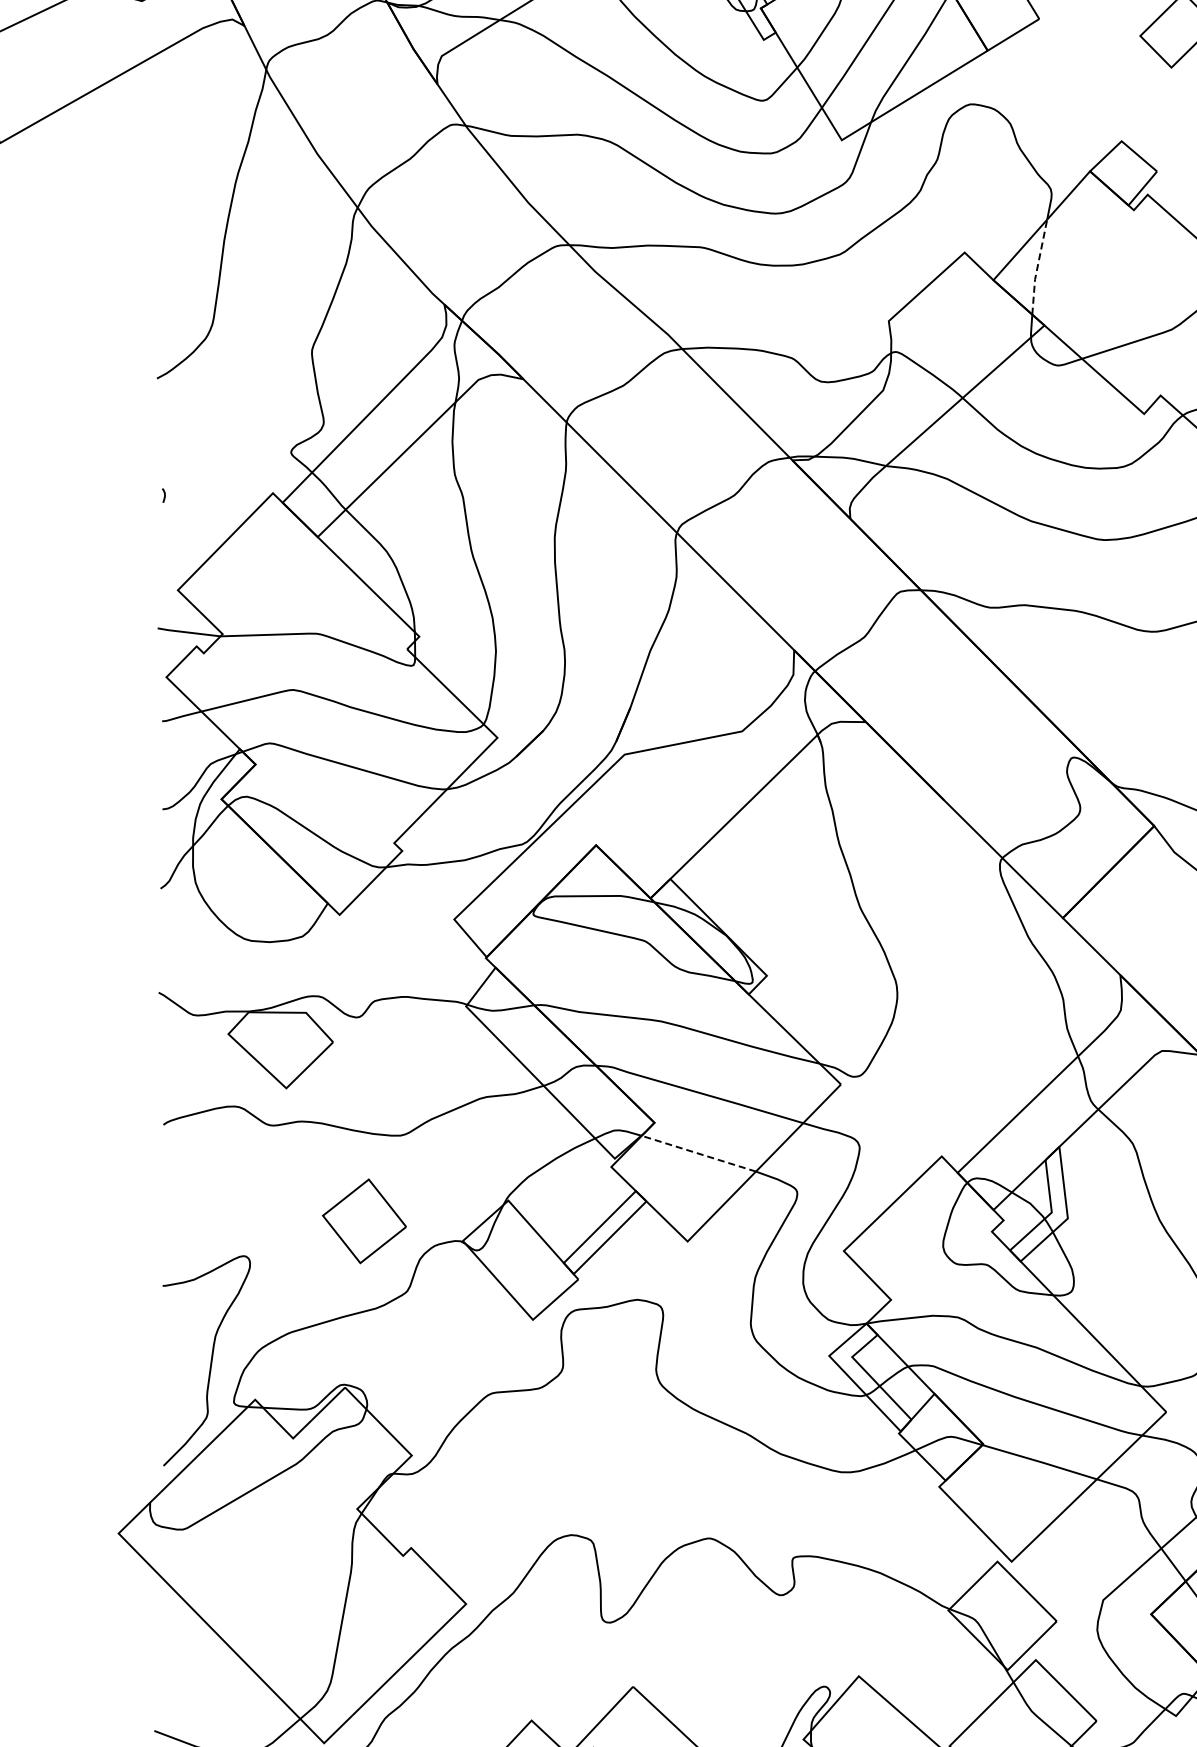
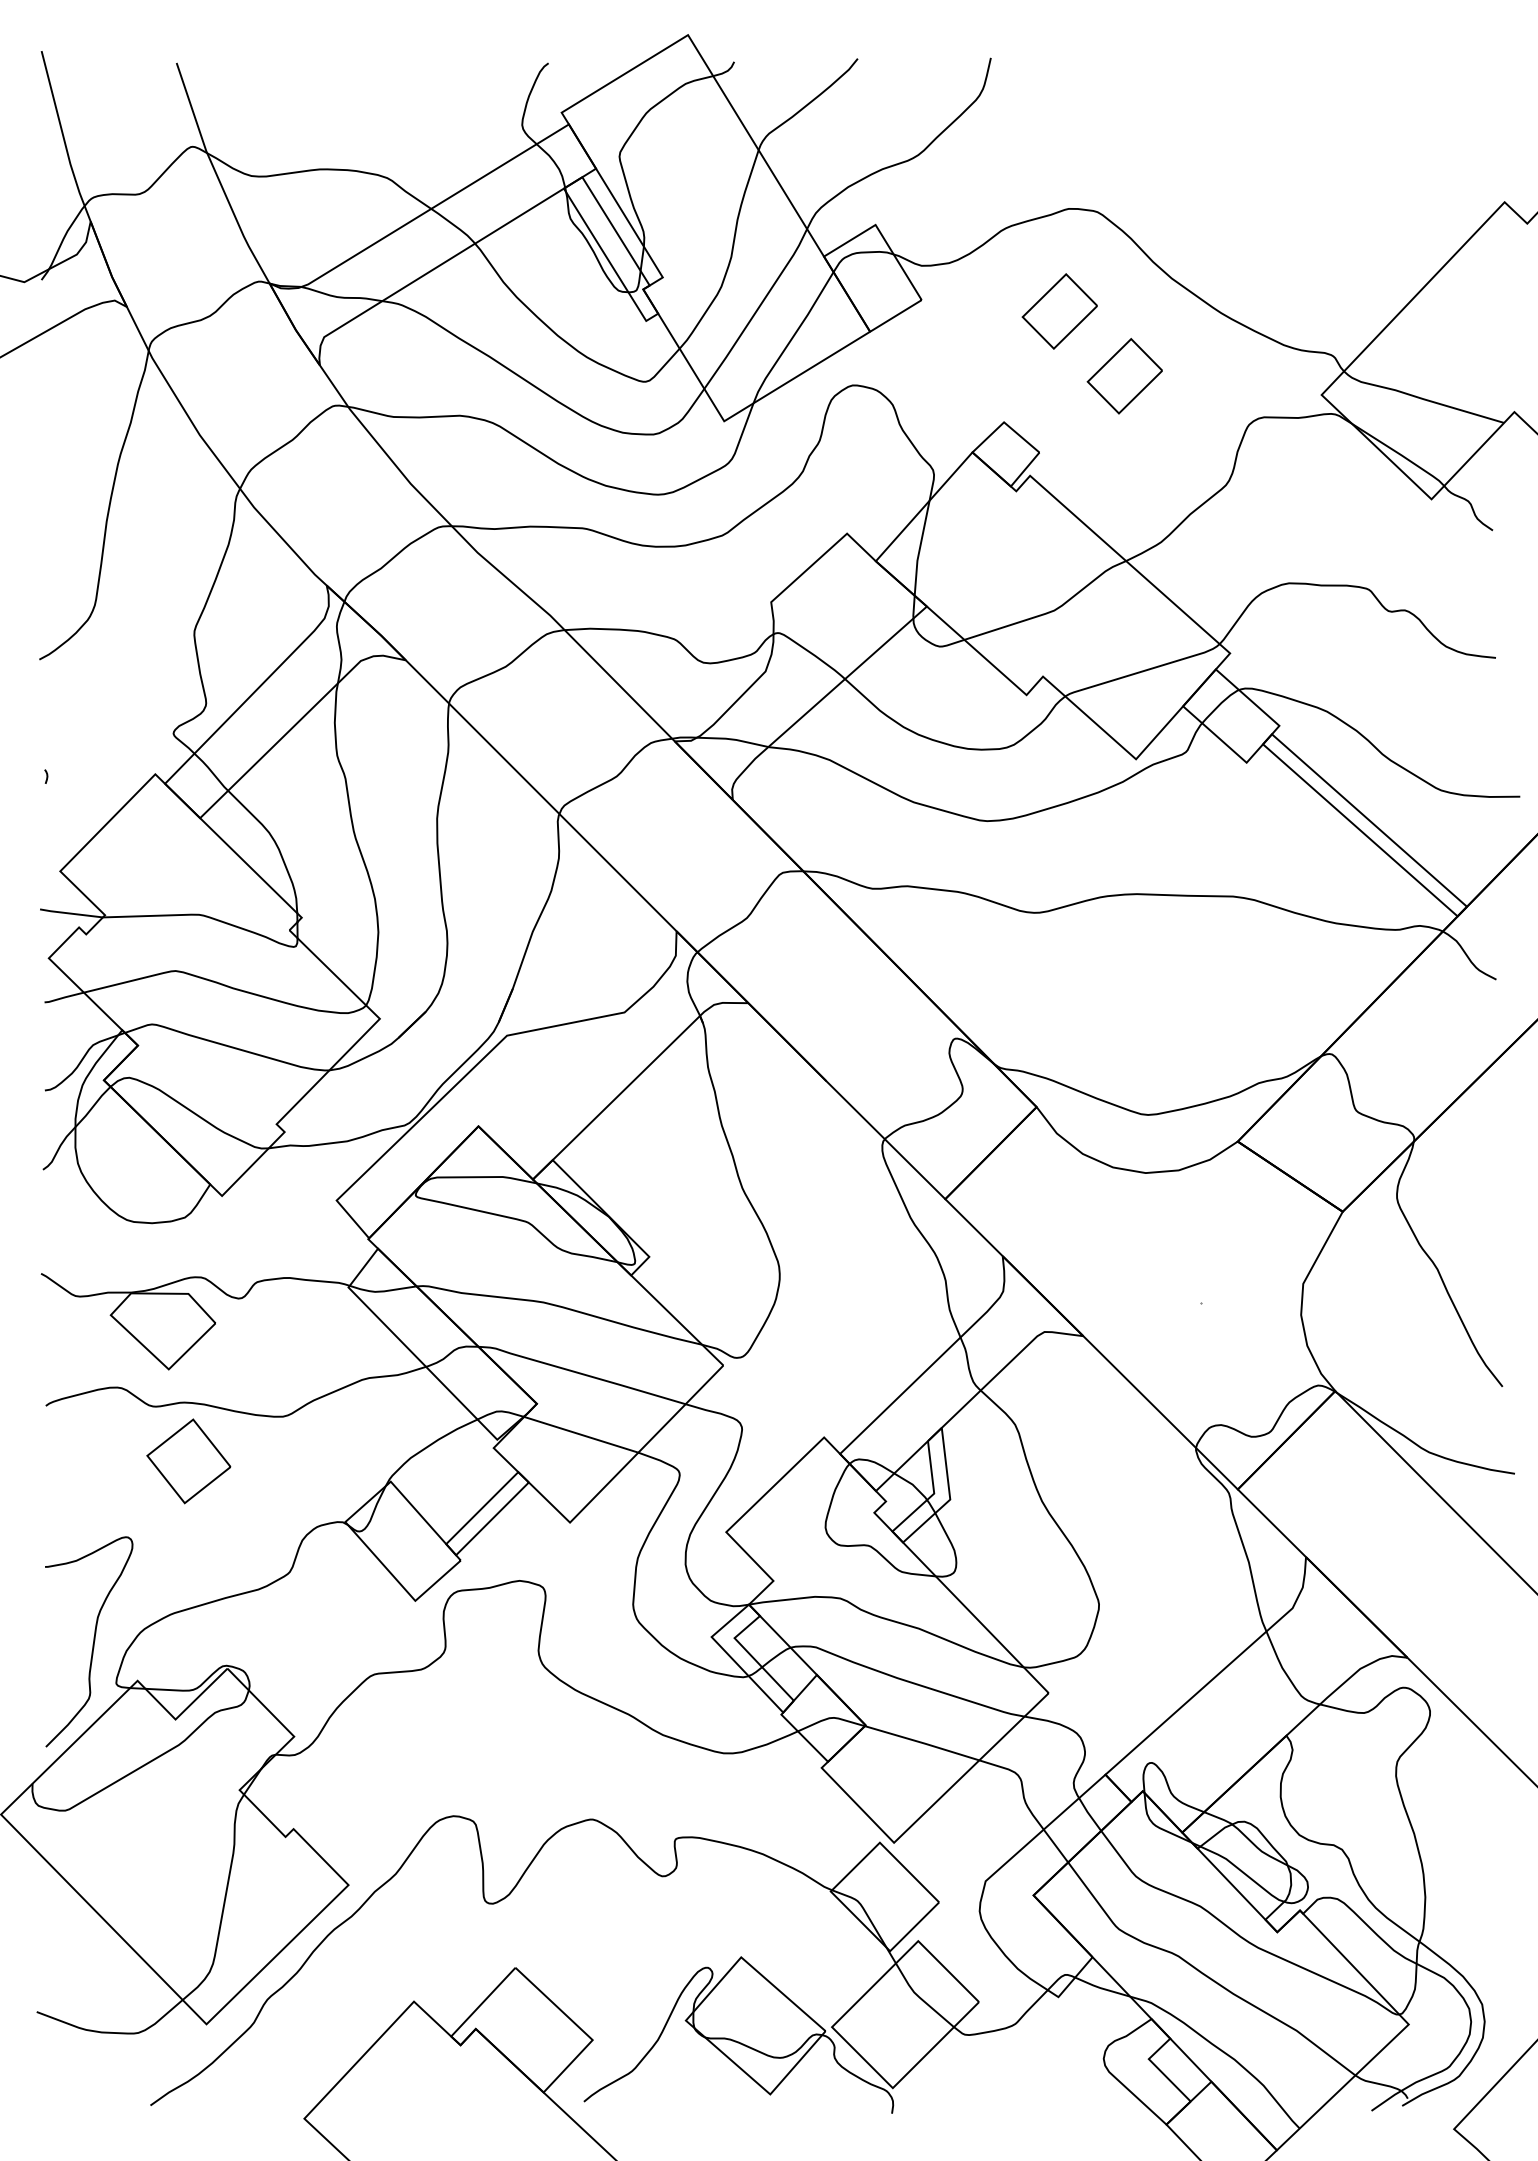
line: (1037, 267) -> (919, 548), dashed -> solid
line: (699, 1153) -> (581, 1434), dashed -> solid
part: (364, 1221) -> (188, 1461), moved

